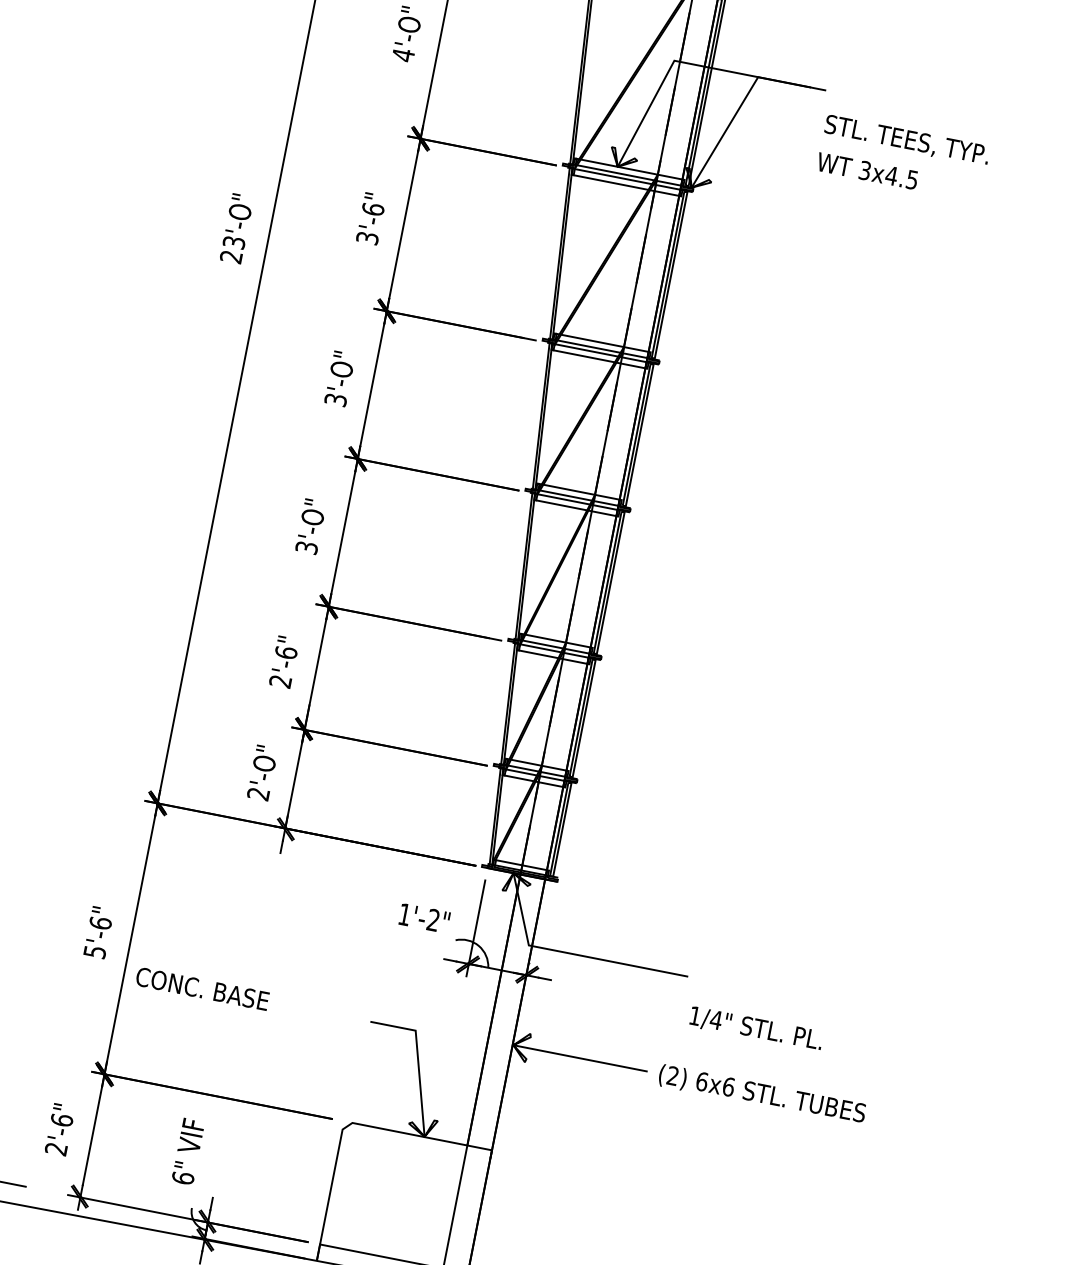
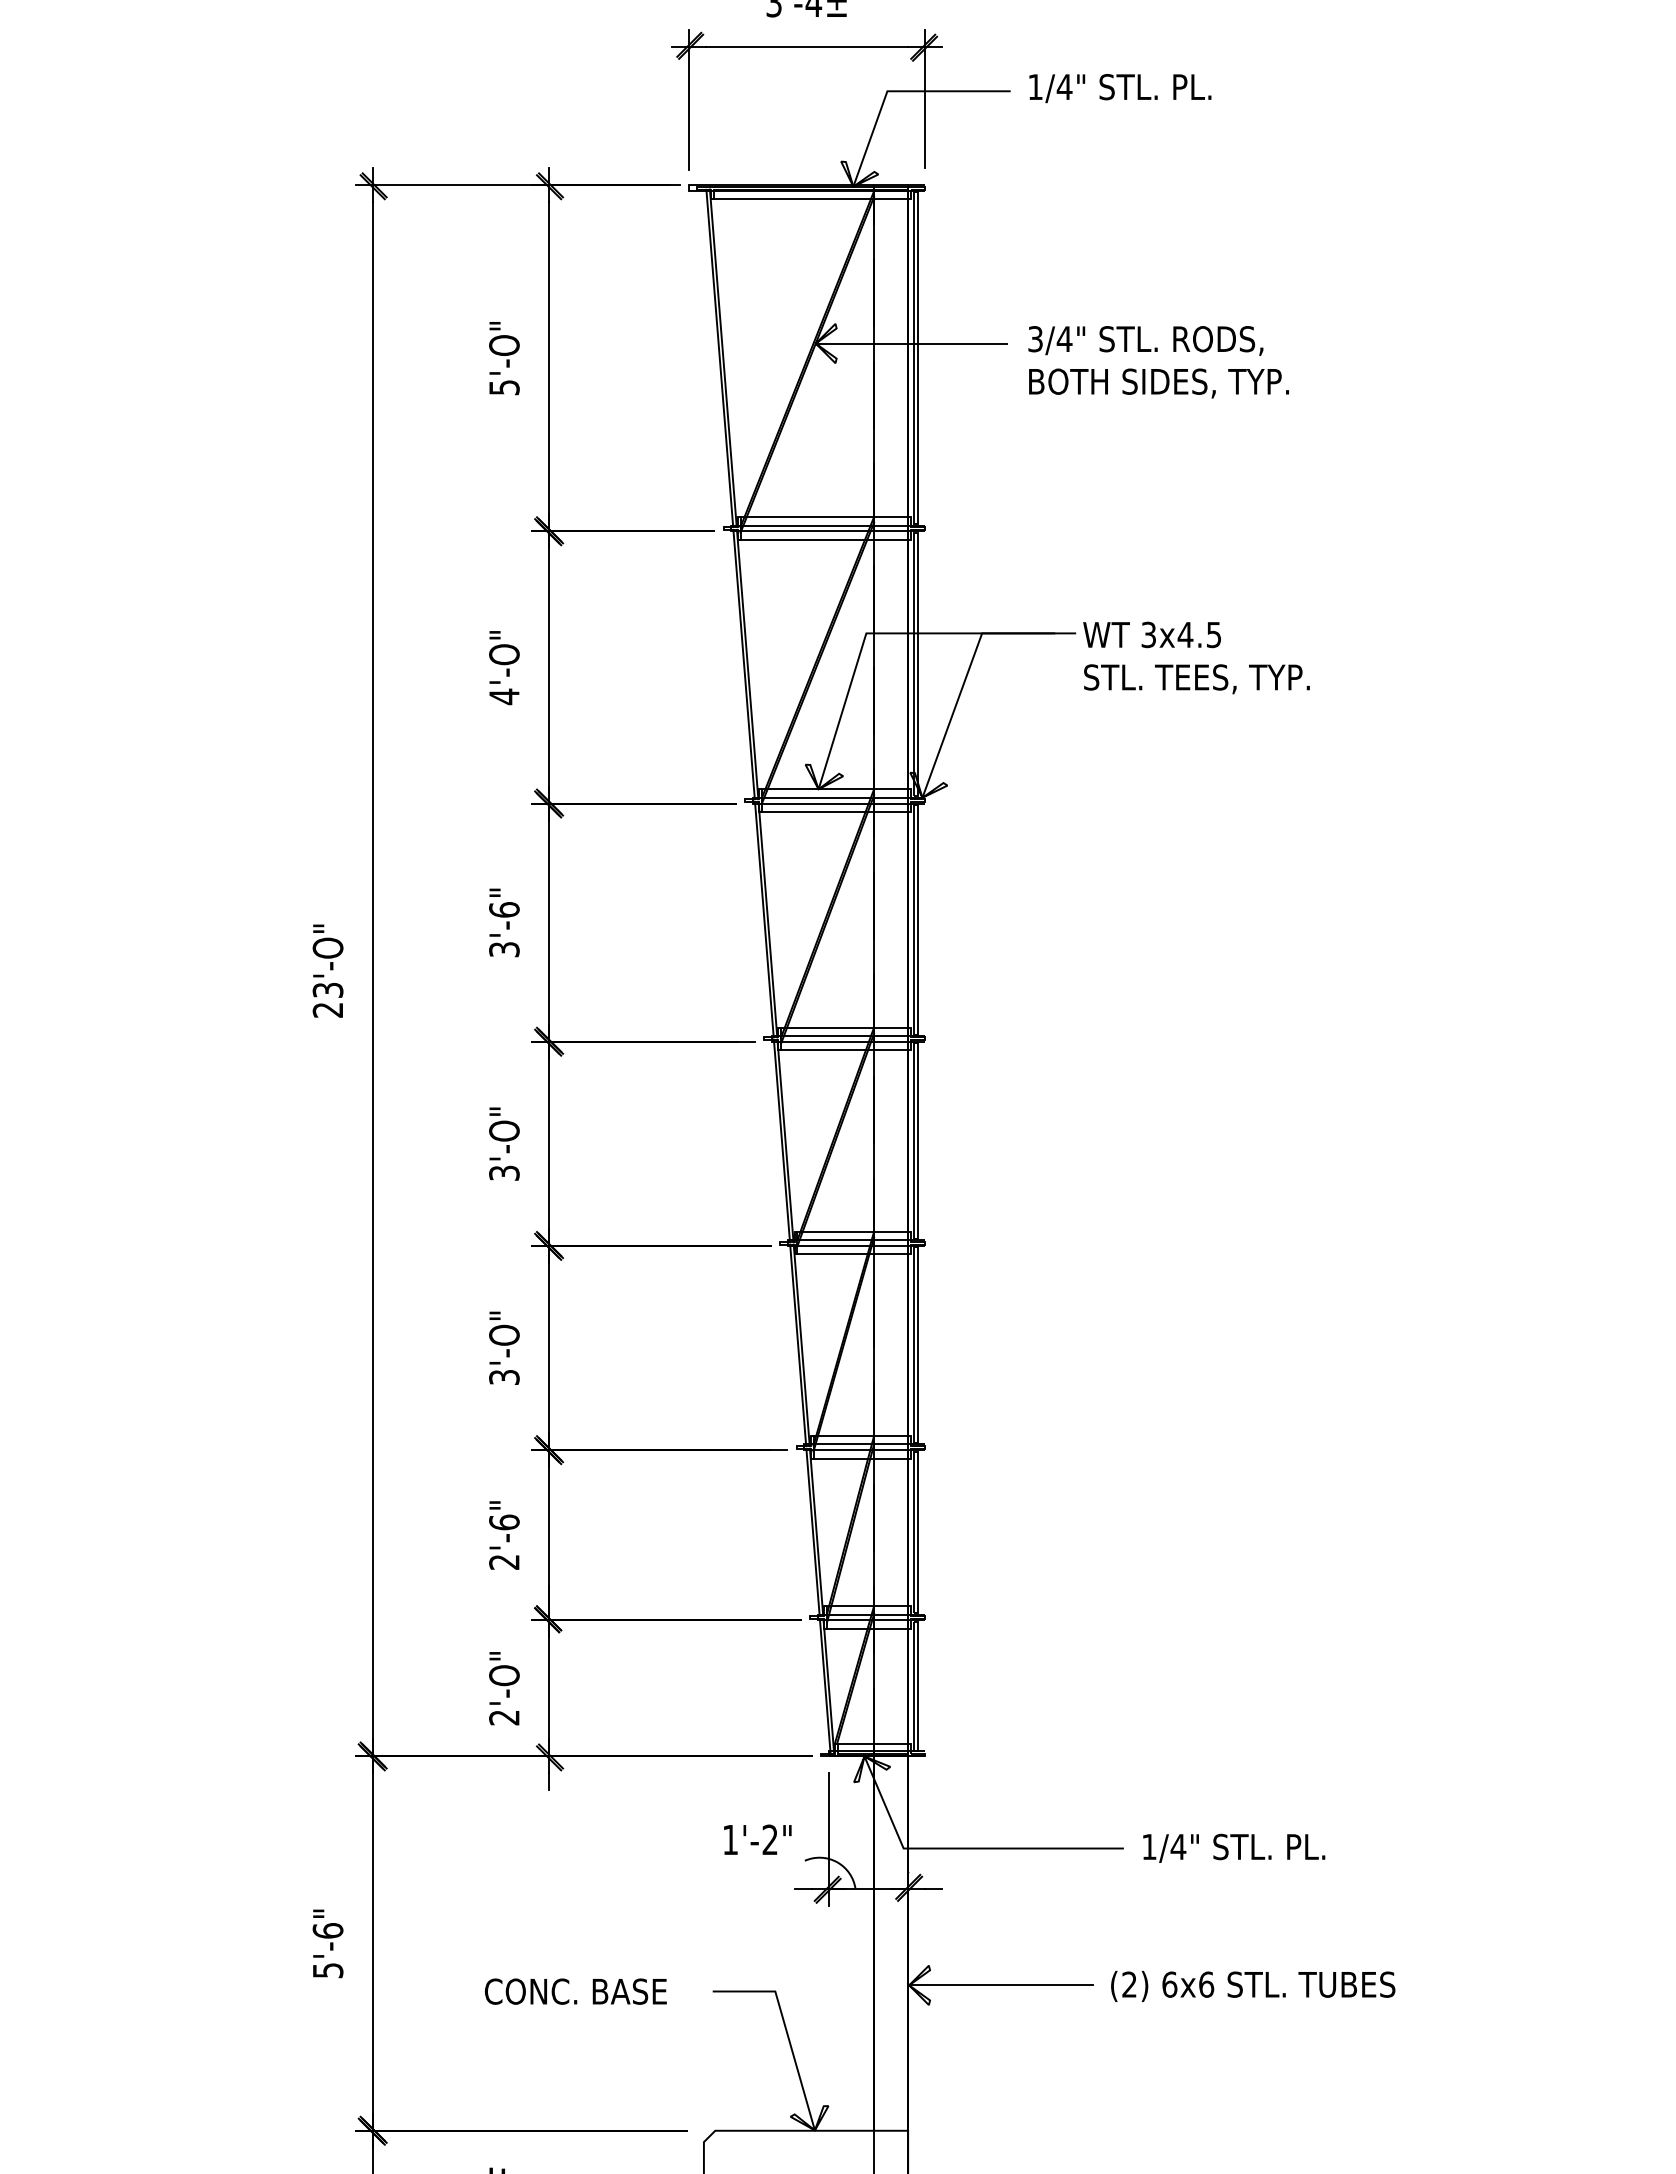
text: (867, 170) -> (1151, 634), moved
text: (202, 988) -> (575, 1991), moved
text: (756, 1028) -> (1234, 1847), moved

